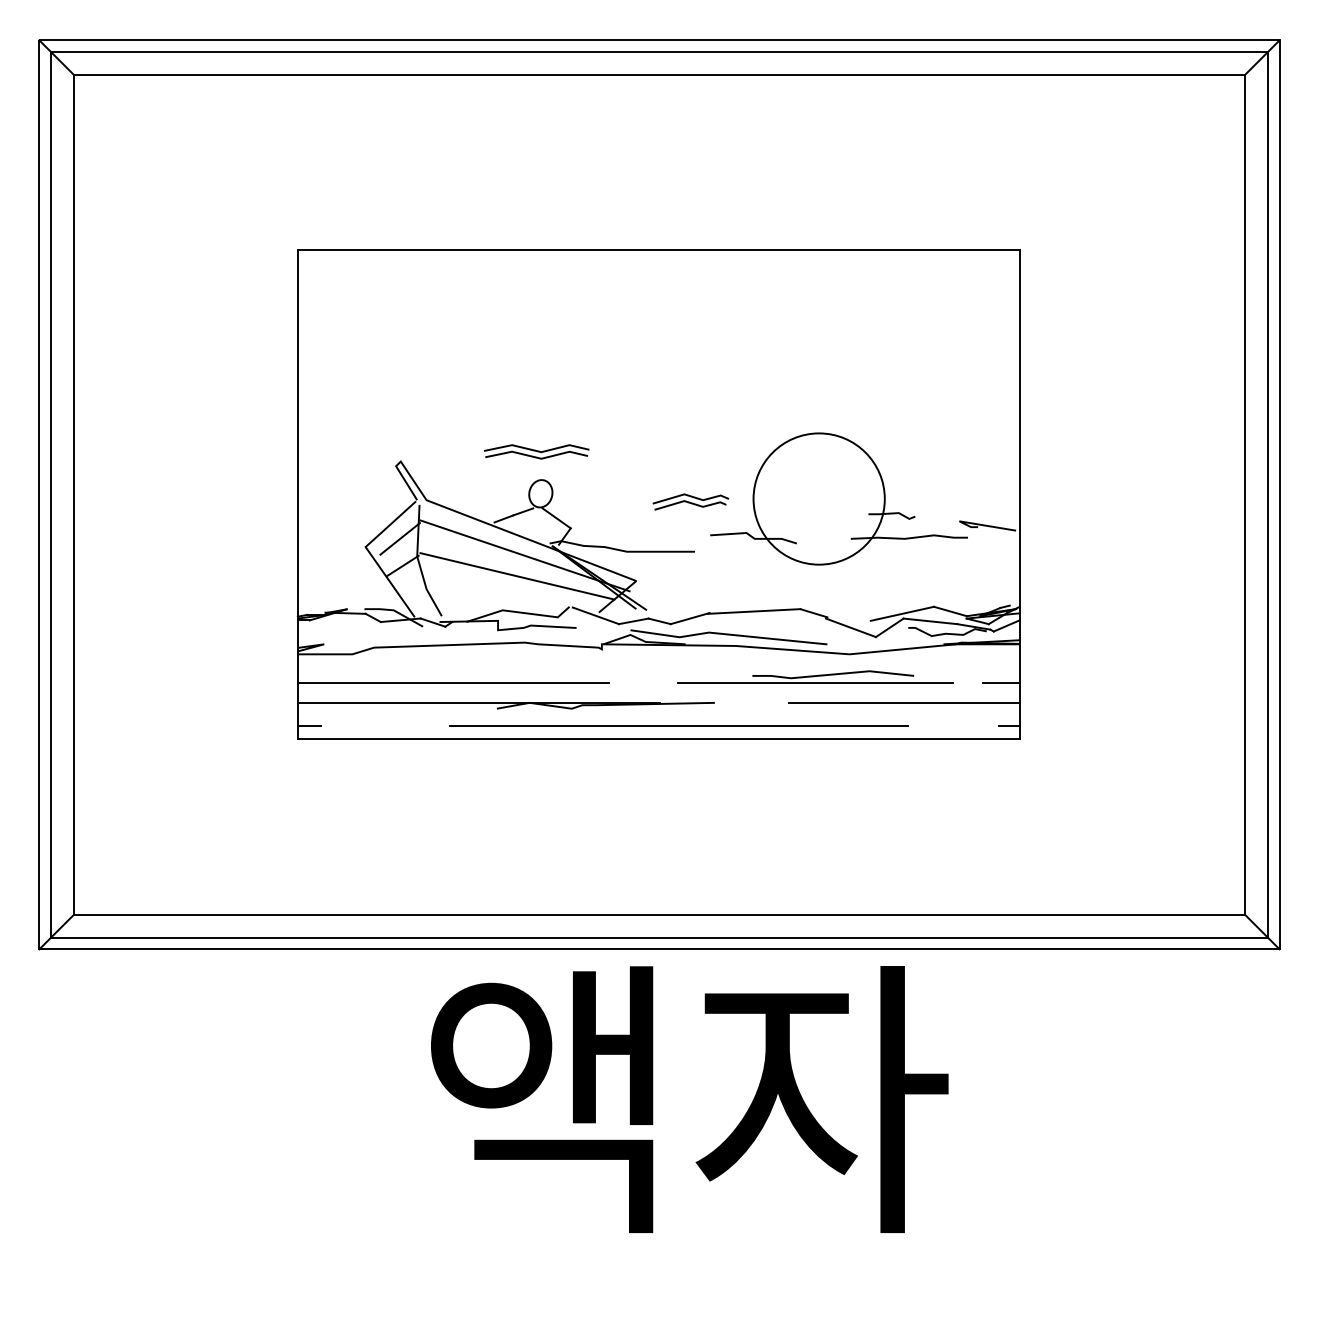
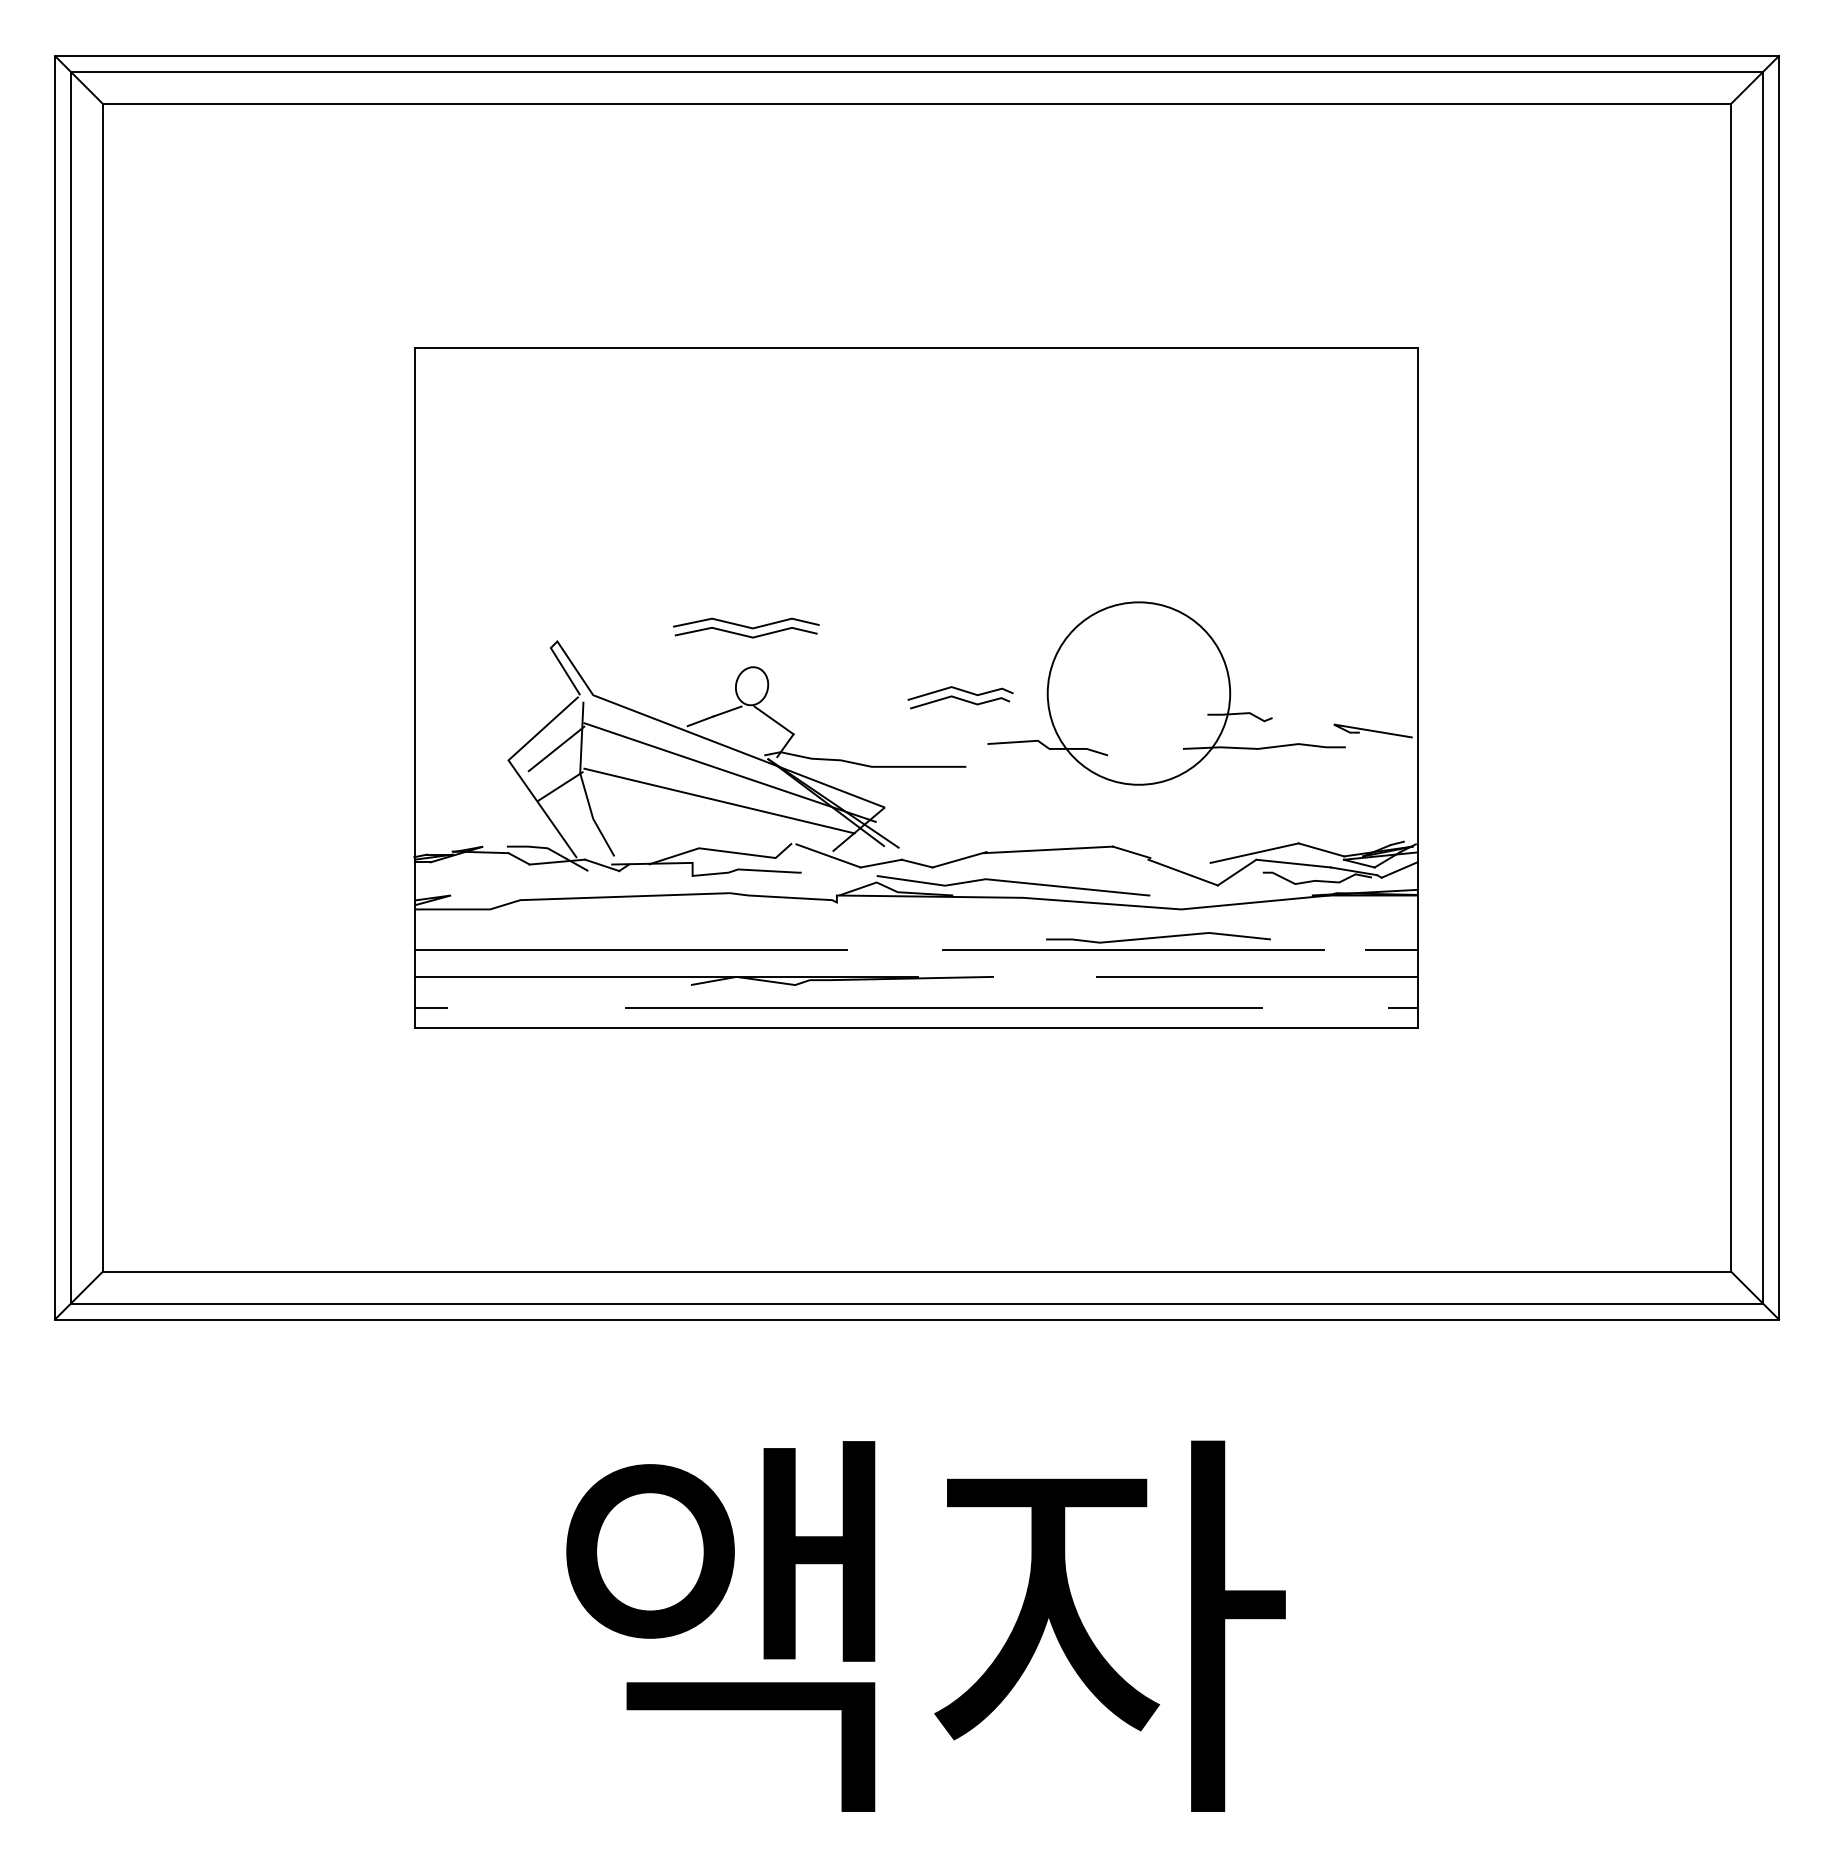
text: (689, 1098) -> (925, 1625), moved

